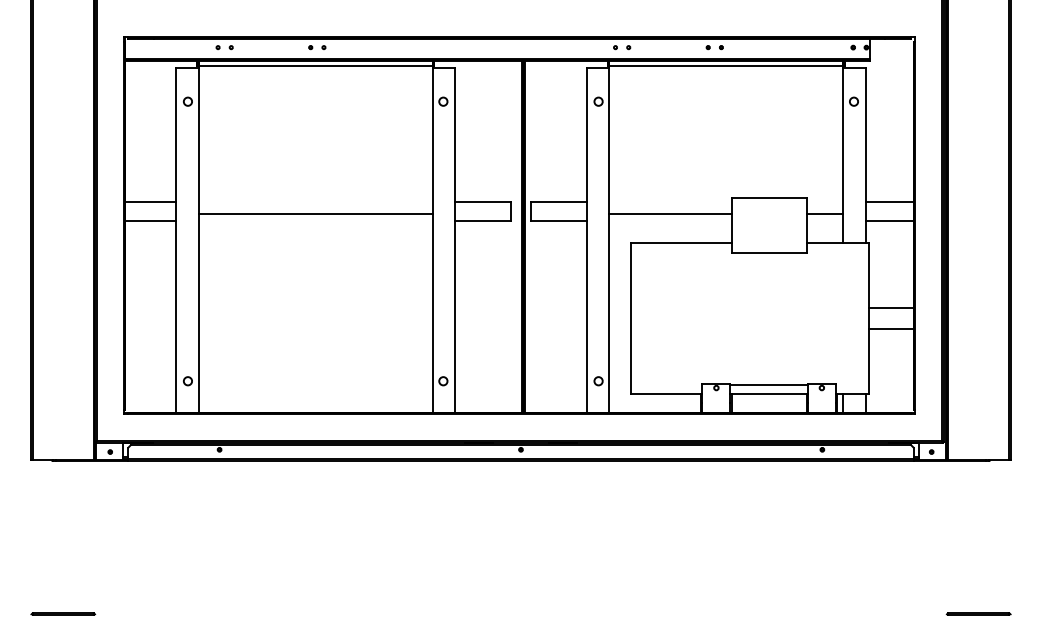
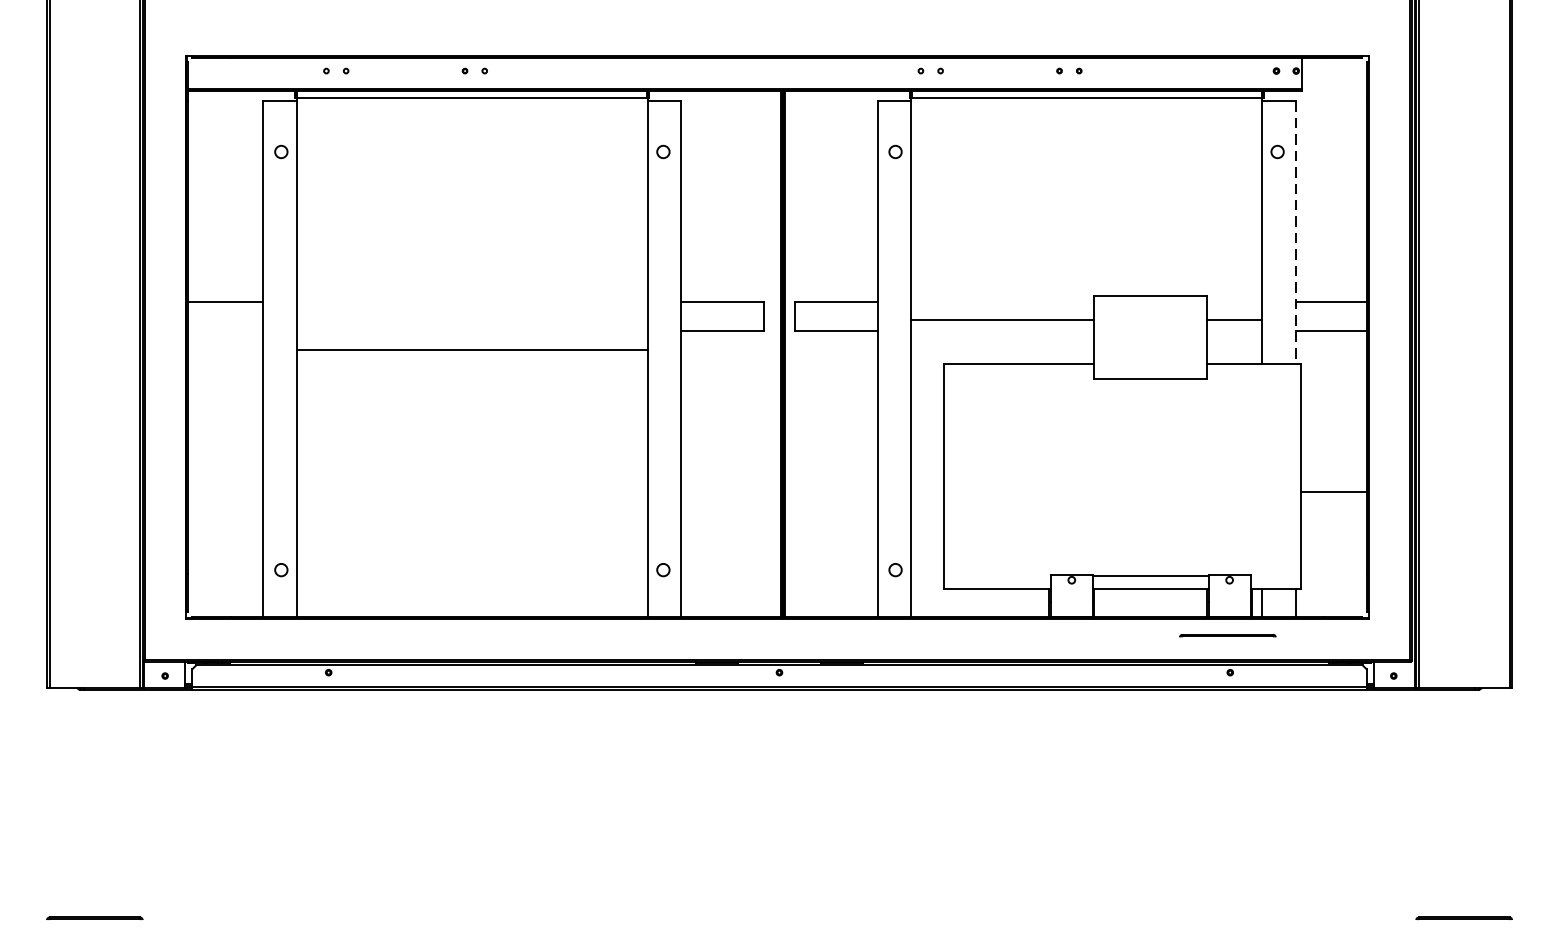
line: (866, 155) -> (1296, 232), solid -> dashed
line: (315, 213) -> (472, 349), moved
line: (150, 221) -> (225, 331), removed
line: (891, 308) -> (1333, 461), removed
line: (820, 424) -> (1227, 634), added

